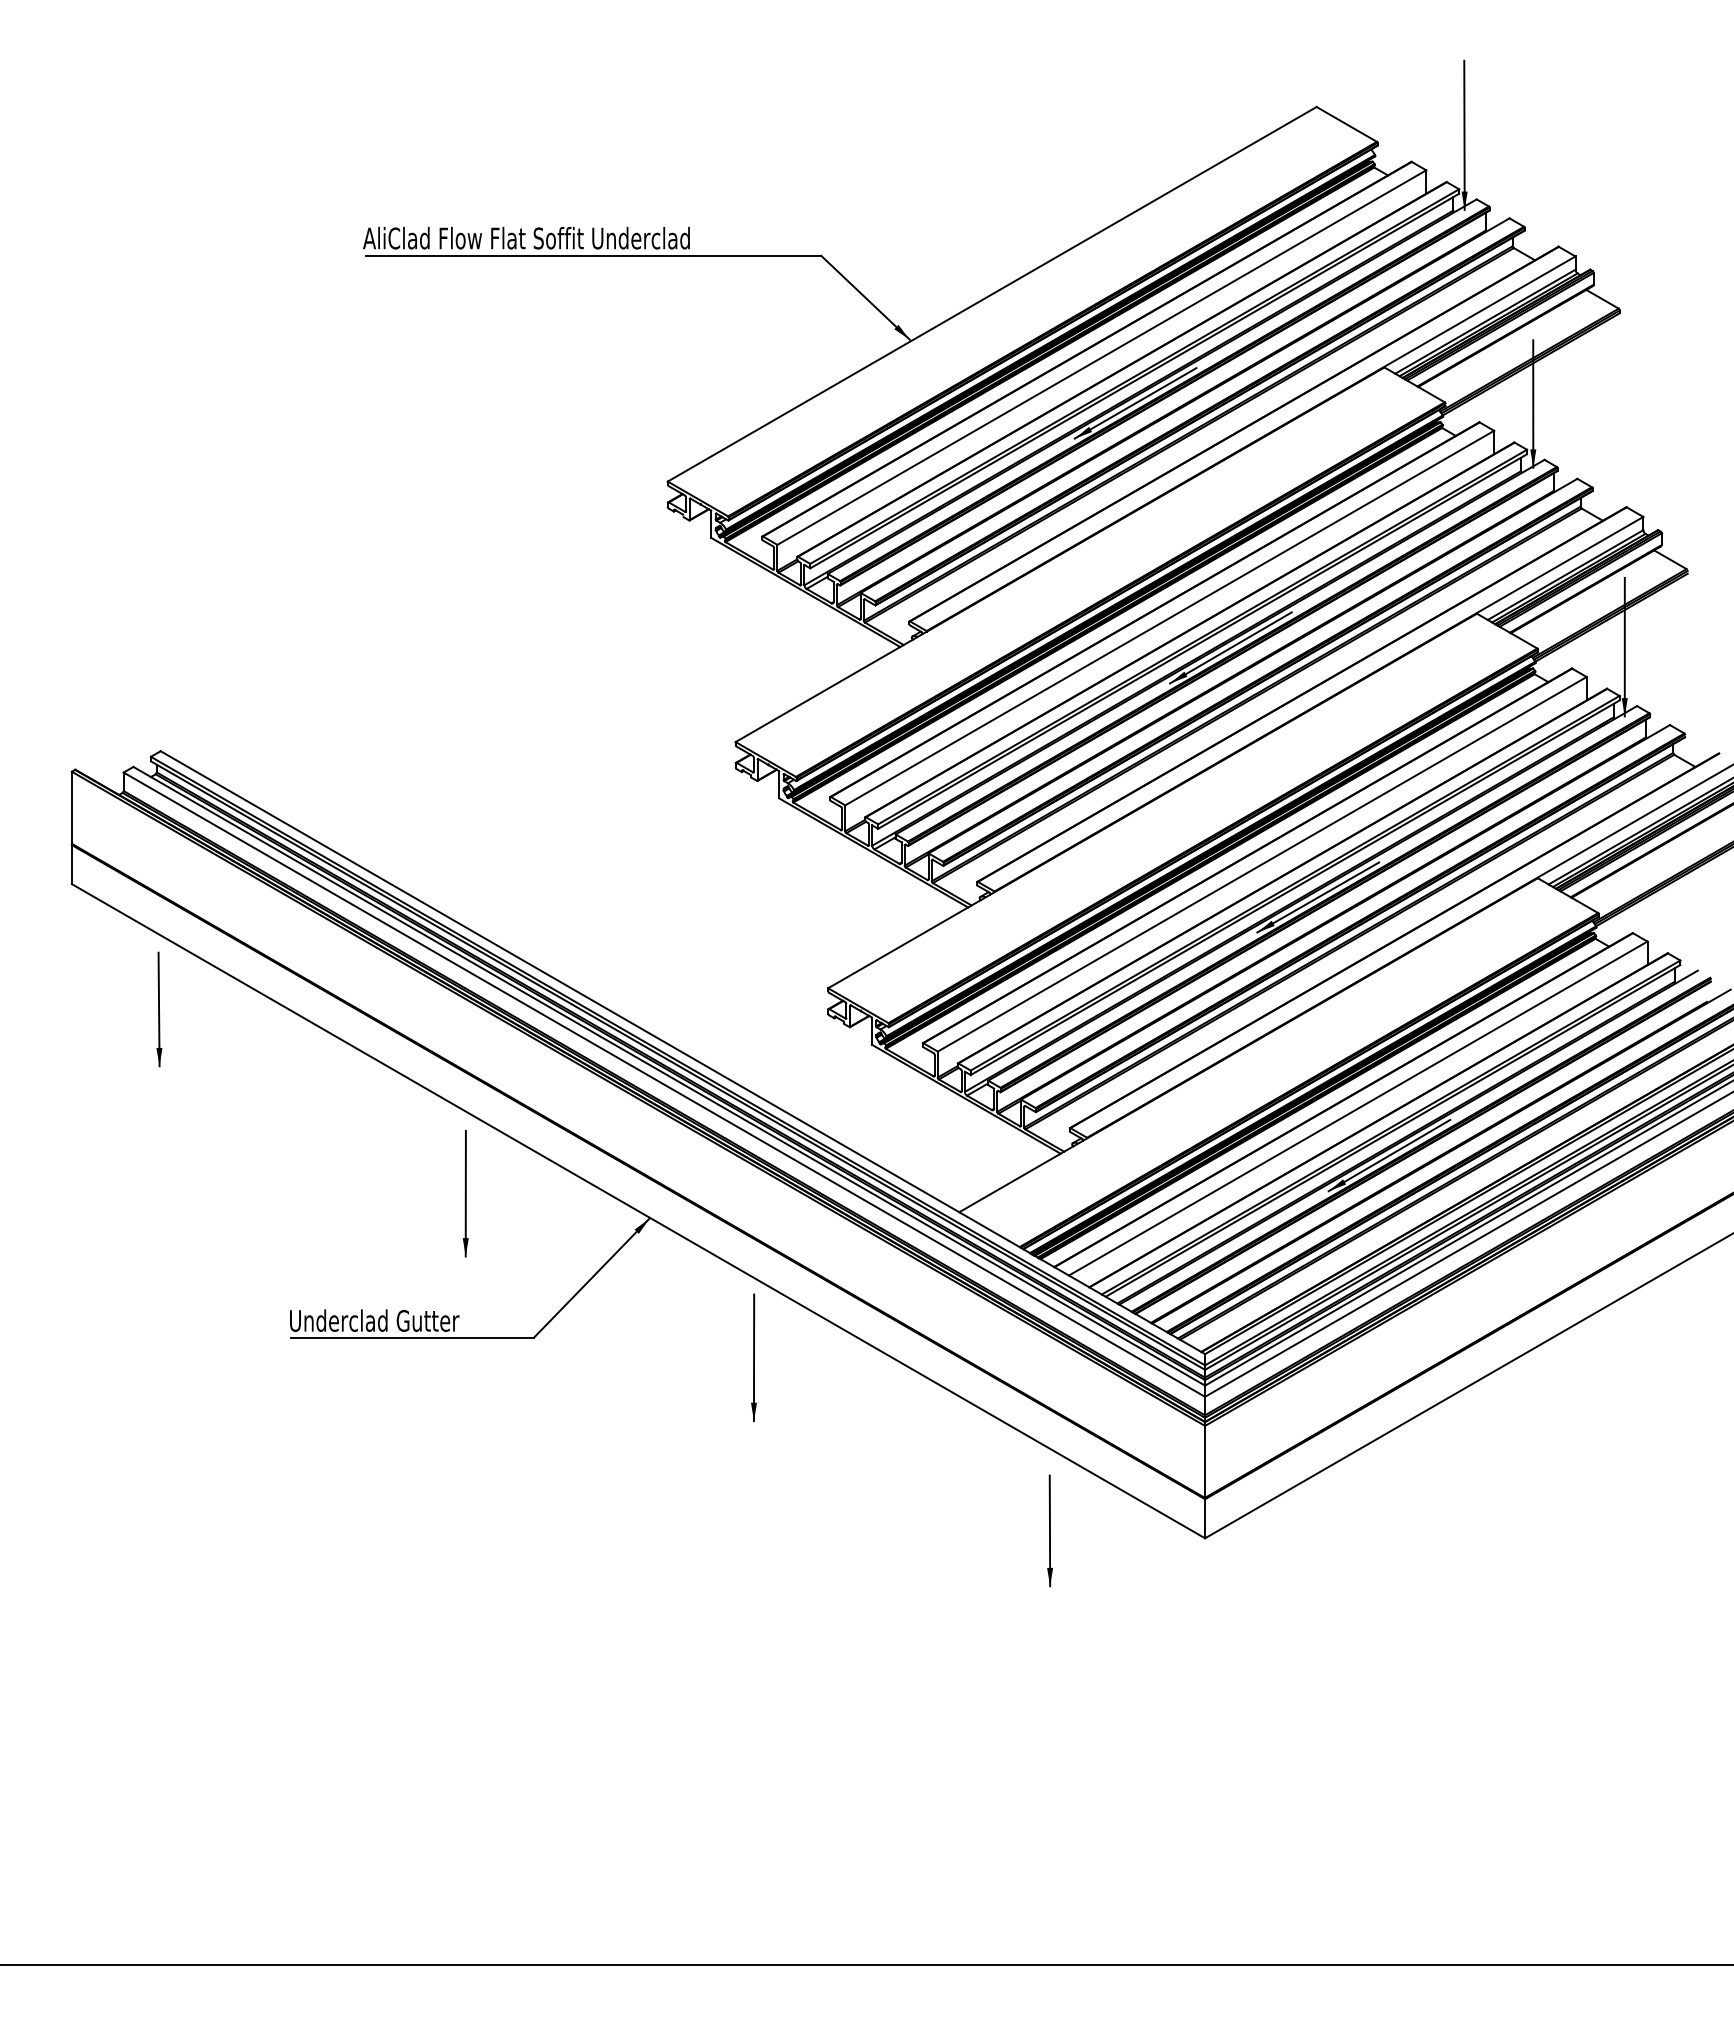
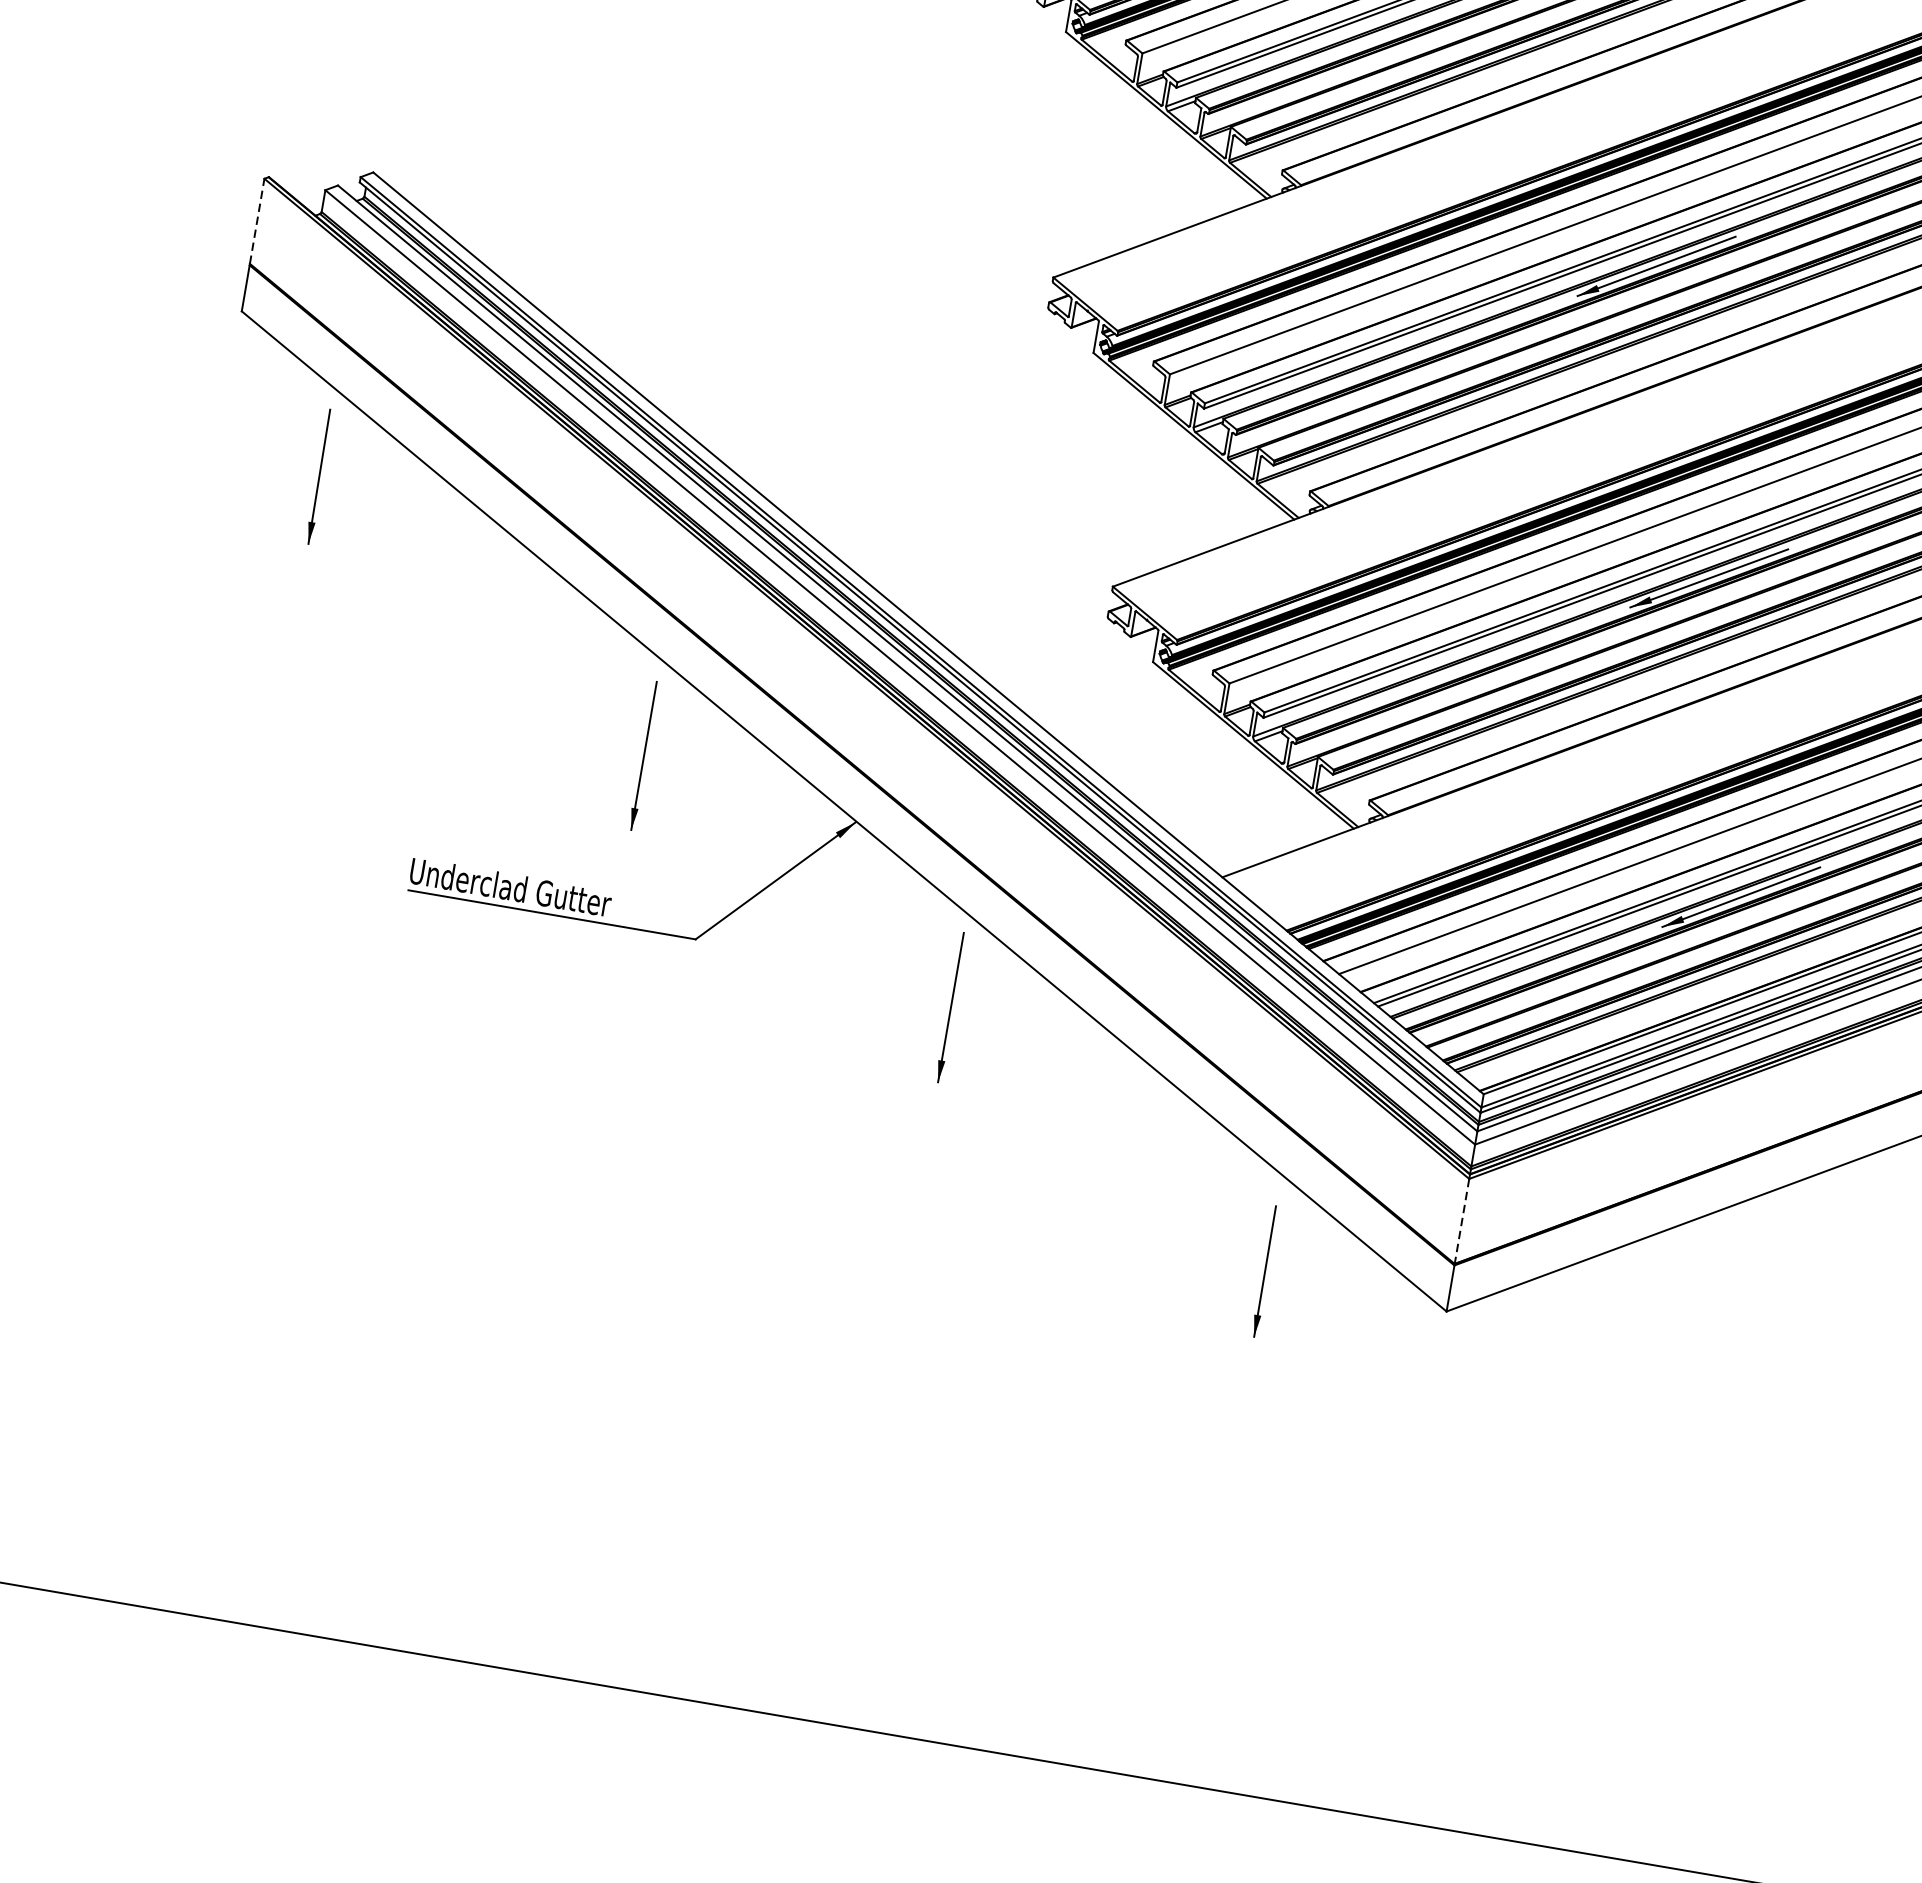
line: (71, 807) -> (256, 220), solid -> dashed
line: (1205, 1462) -> (1462, 1222), solid -> dashed

